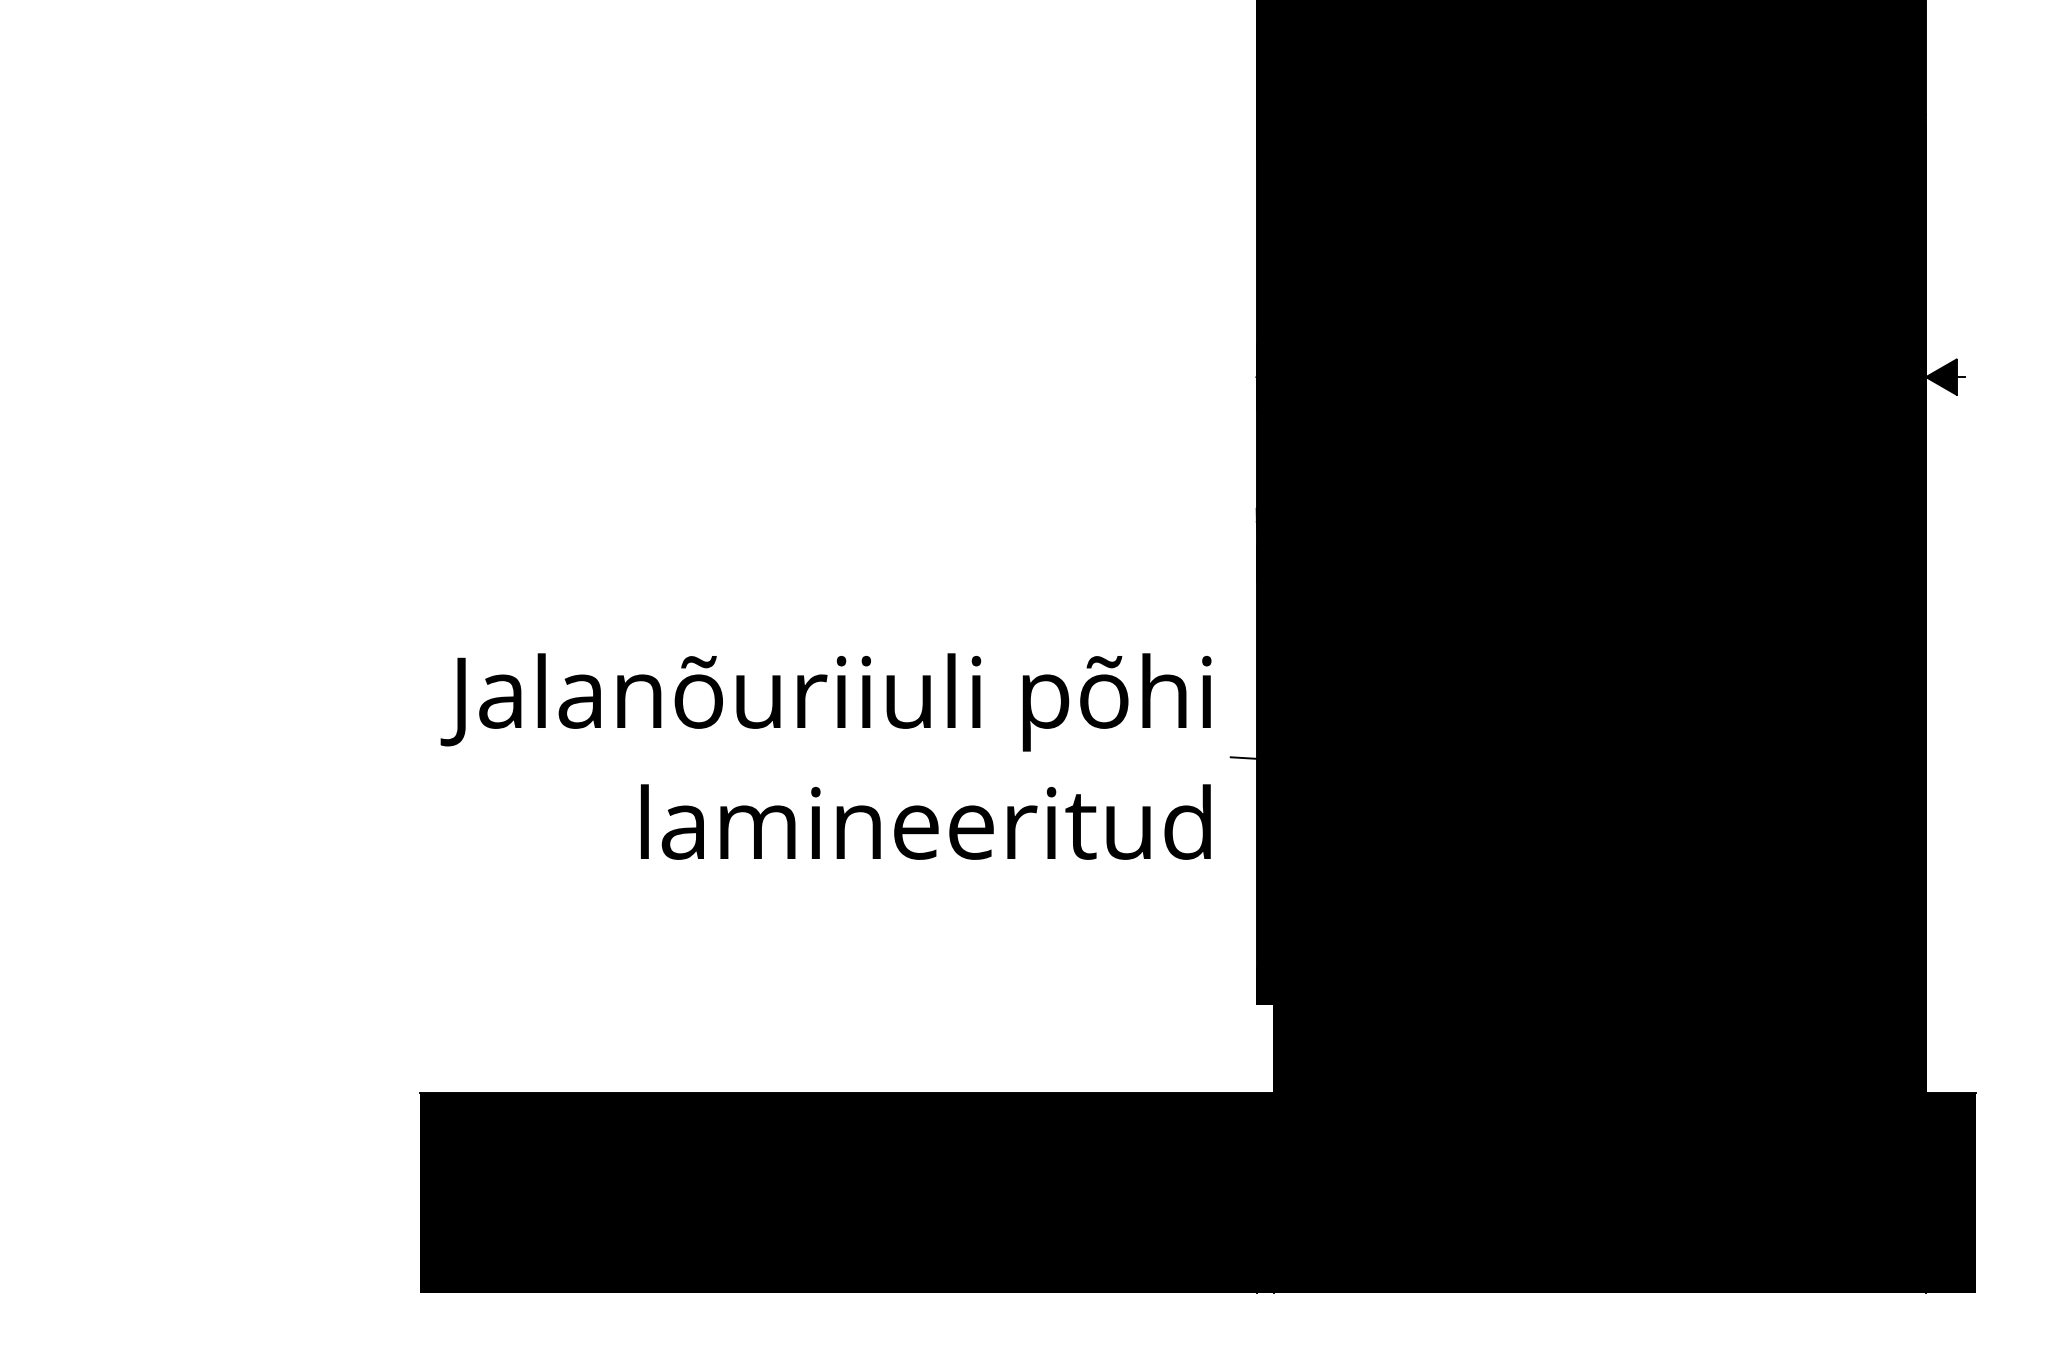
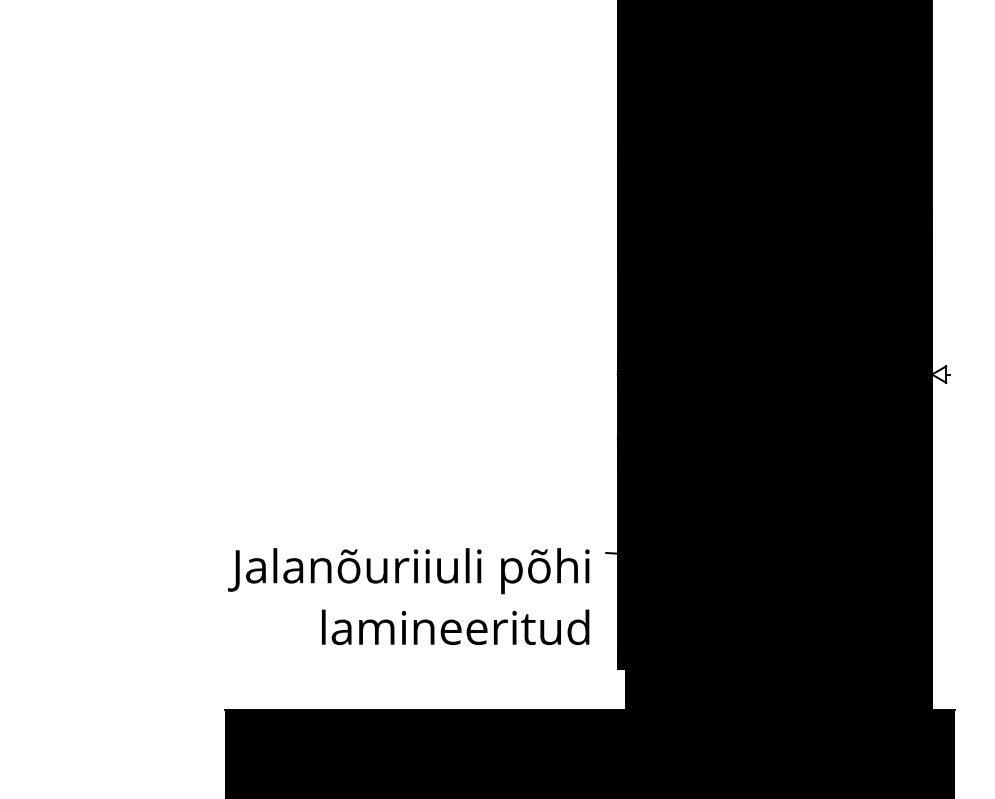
fill: (1942, 377) -> (939, 374), removed
text: (825, 756) -> (408, 596), moved

